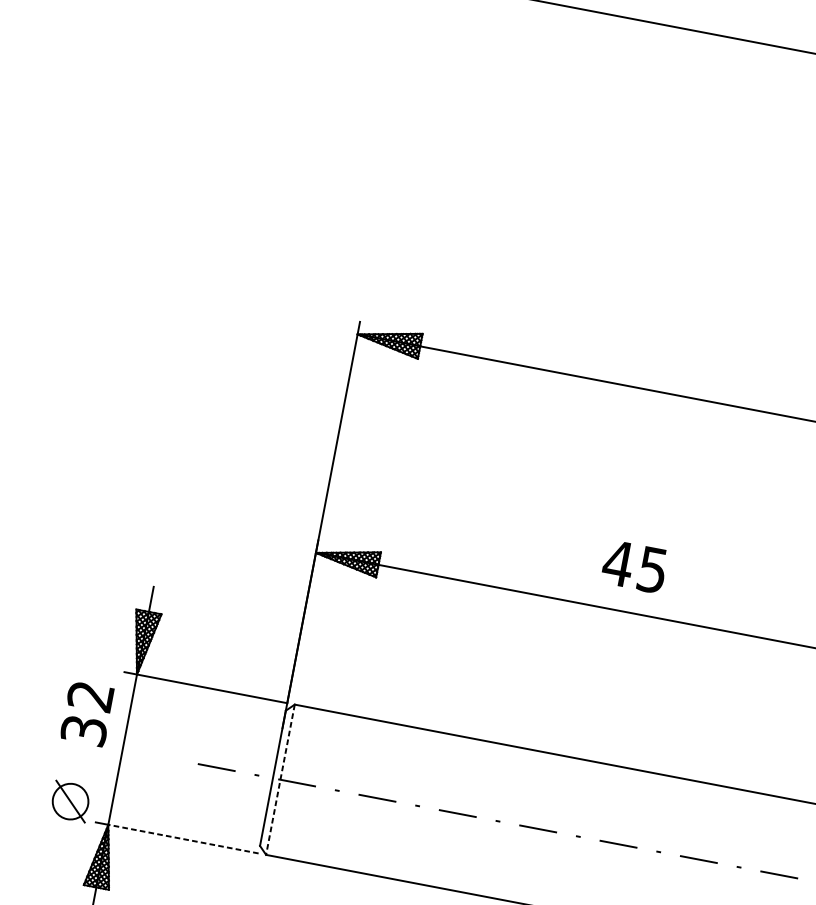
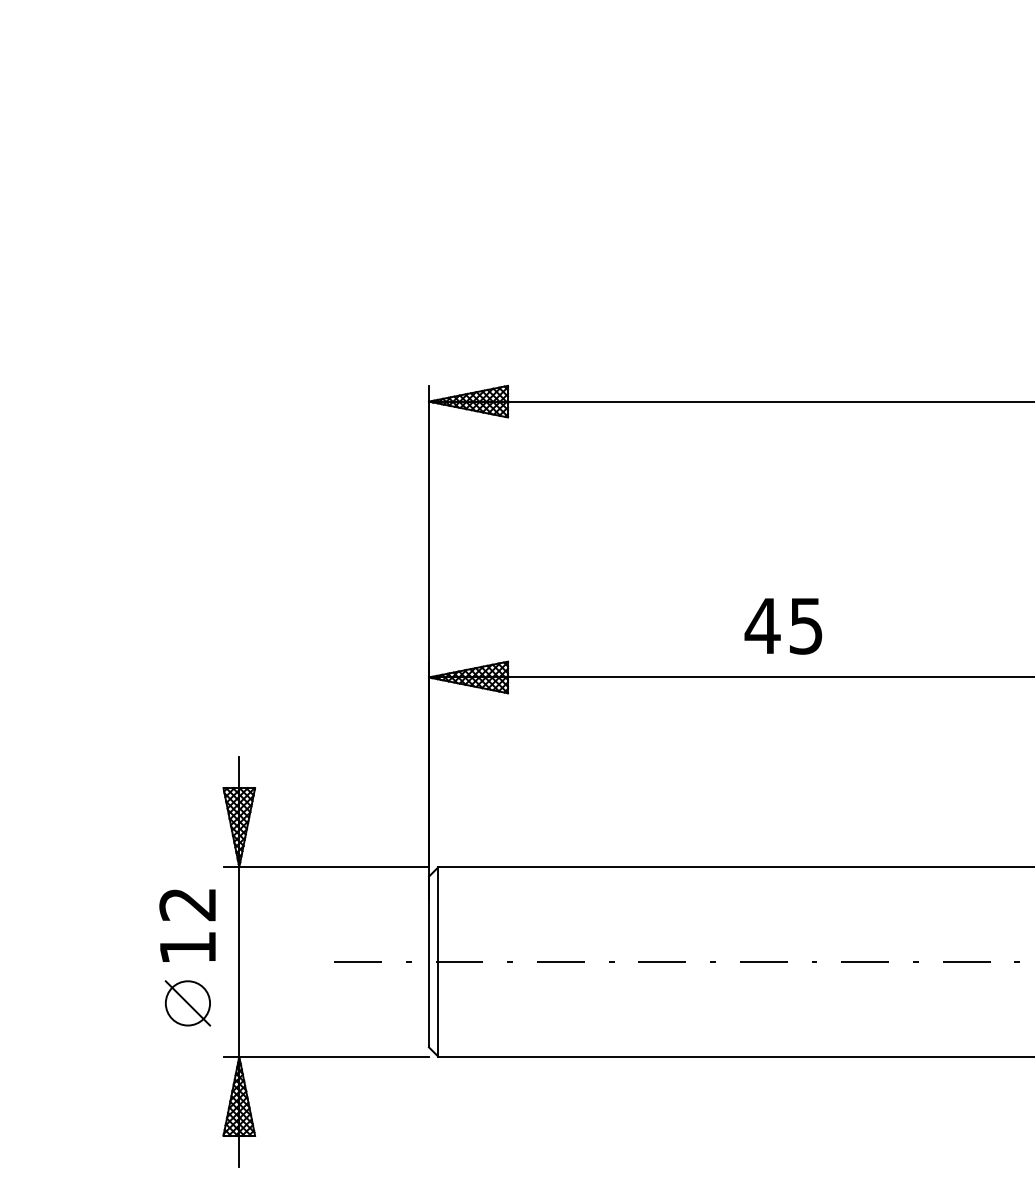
text: (634, 566) -> (783, 626), moved
text: (83, 730) -> (187, 947), 32 -> 12
line: (280, 780) -> (438, 962), dashed -> solid
part: (70, 801) -> (187, 1003), moved
line: (183, 838) -> (334, 1056), dashed -> solid

